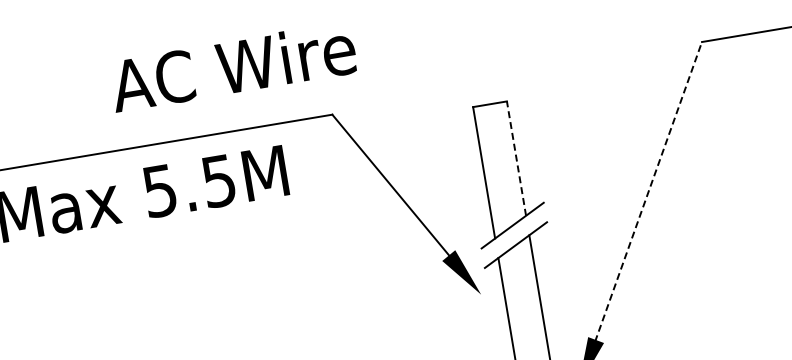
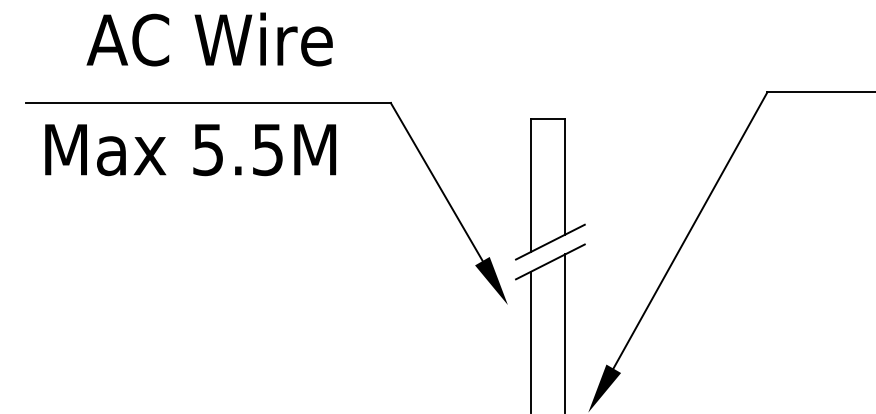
text: (232, 66) -> (209, 39), moved
line: (516, 158) -> (565, 176), dashed -> solid
line: (648, 190) -> (690, 230), dashed -> solid

